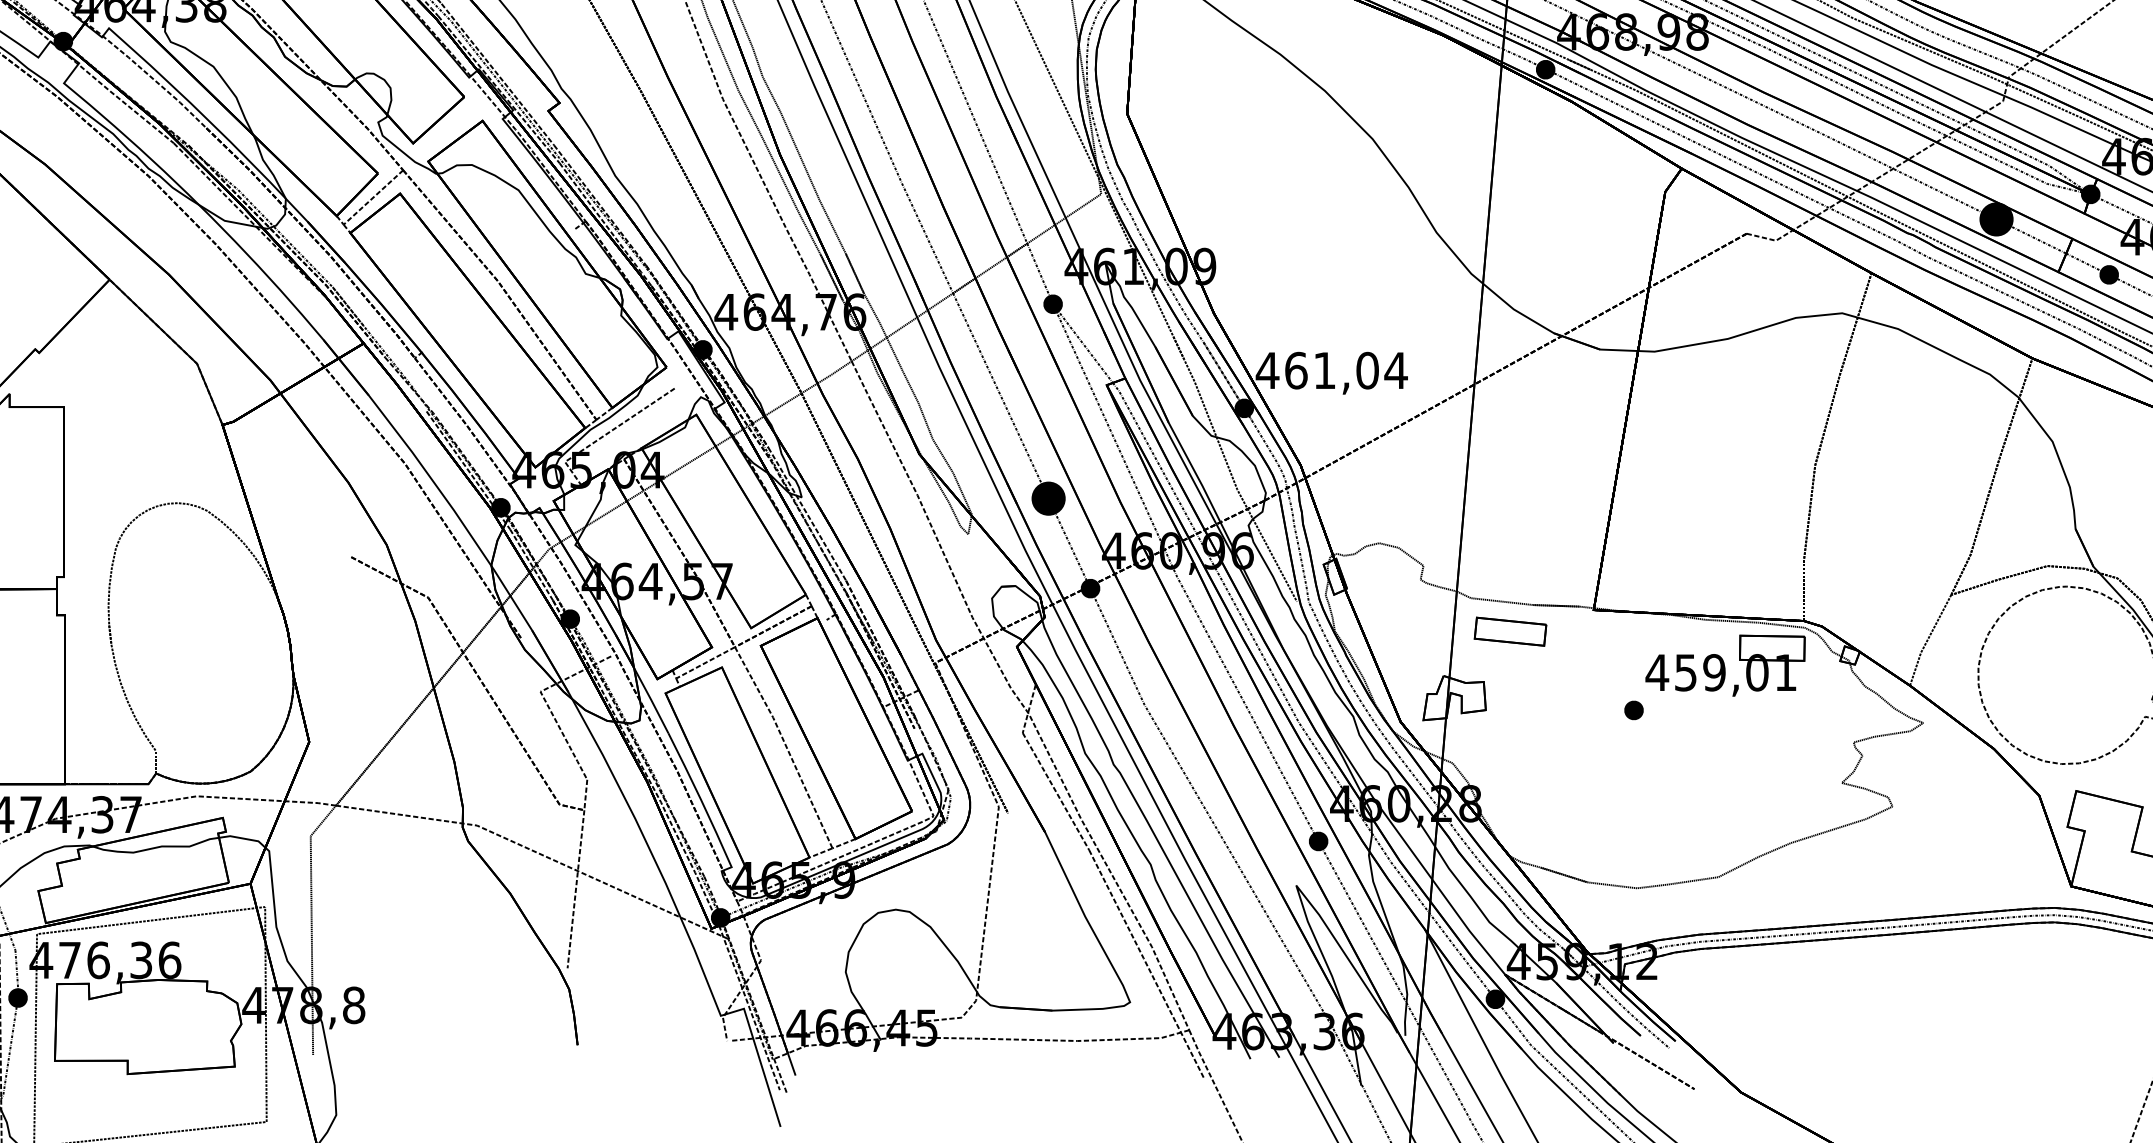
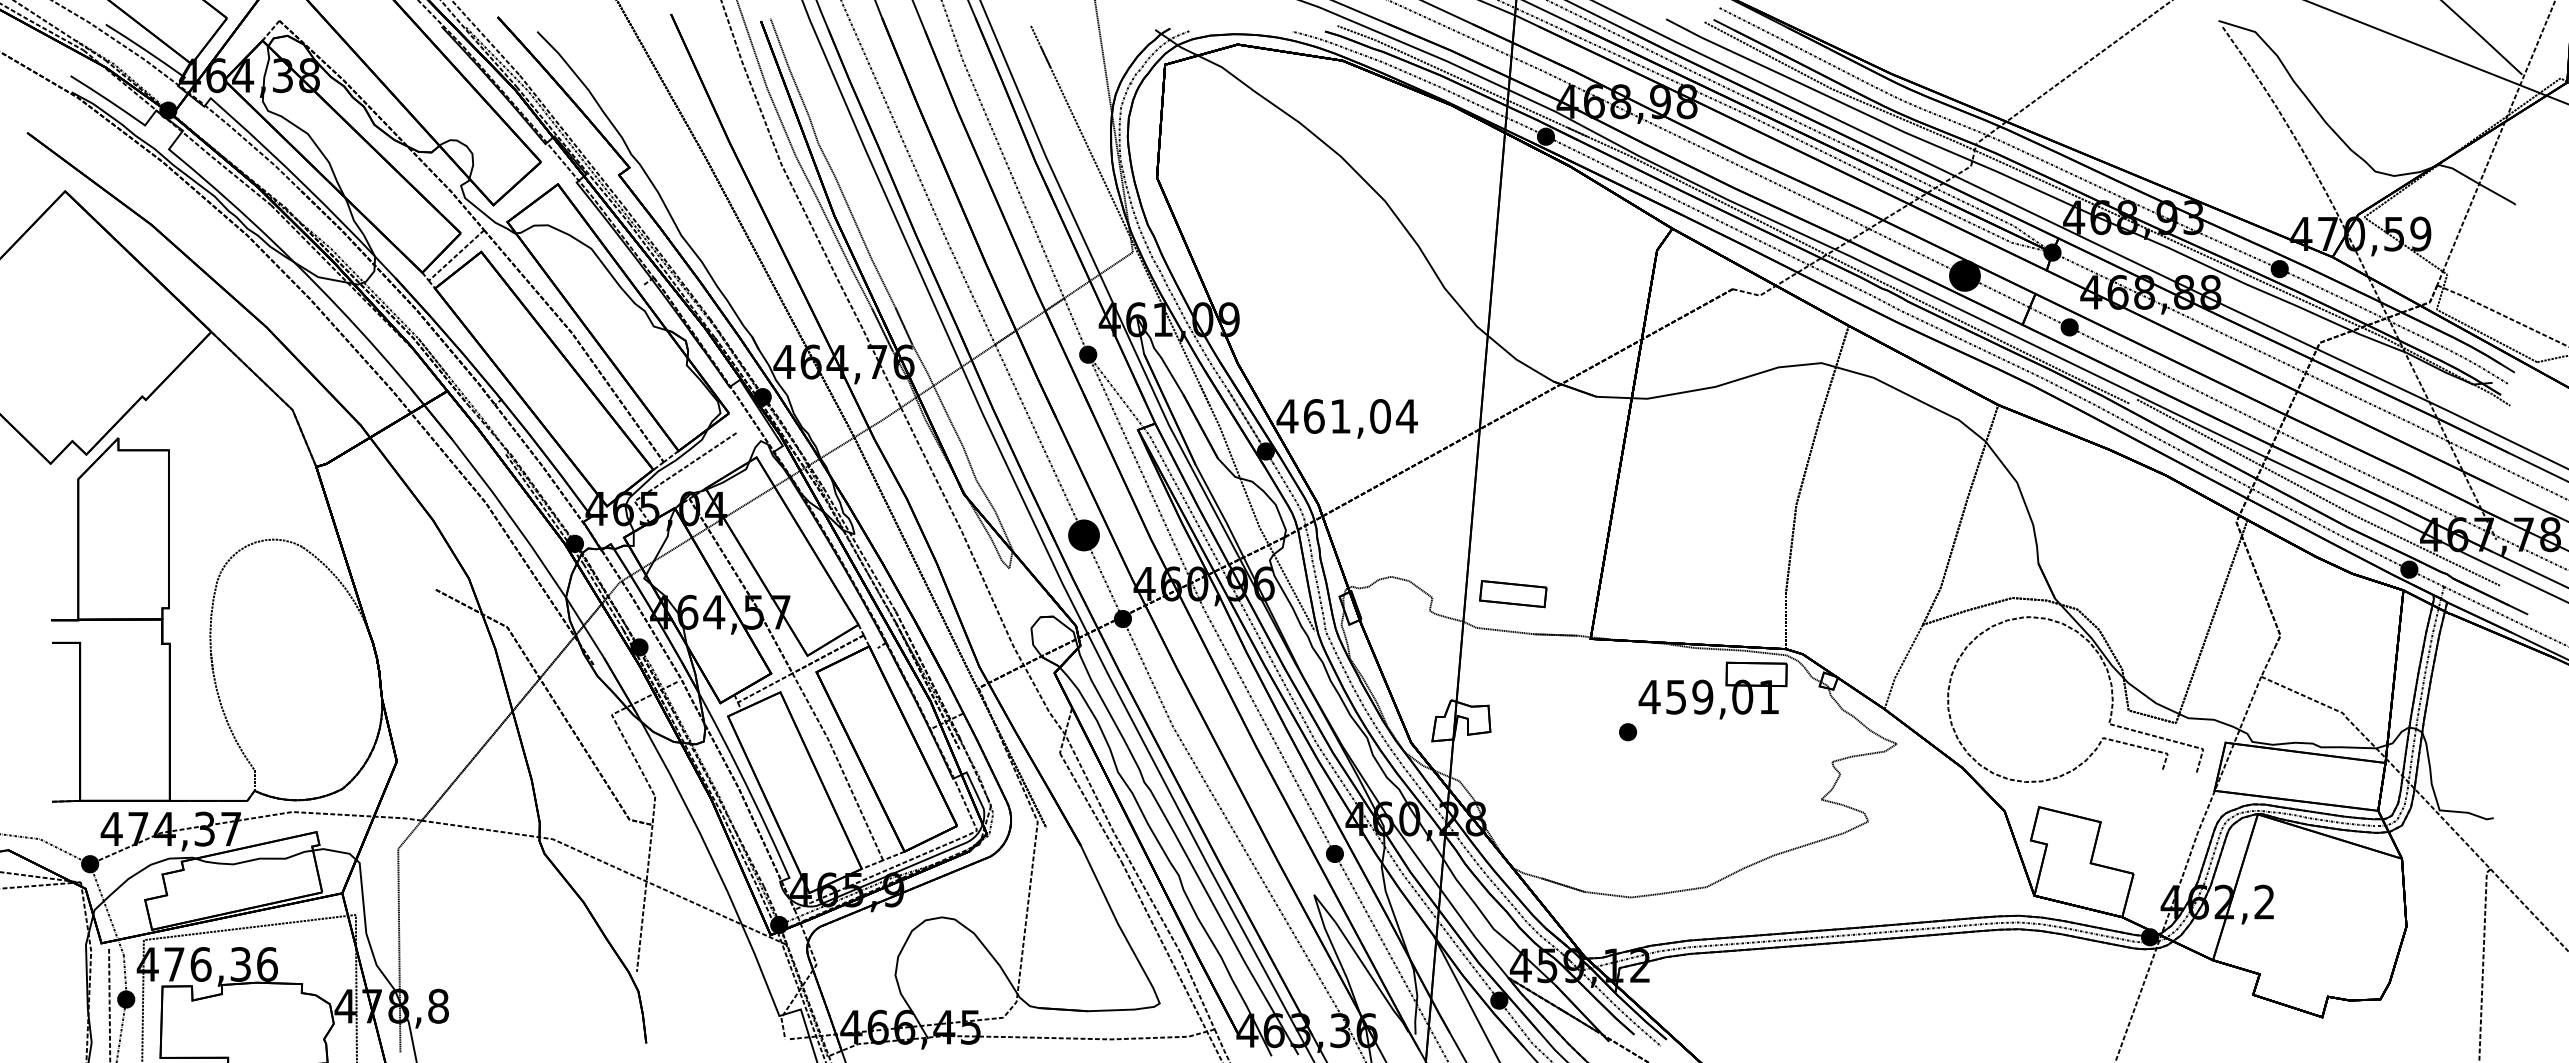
part: (1510, 632) -> (1513, 594), moved

